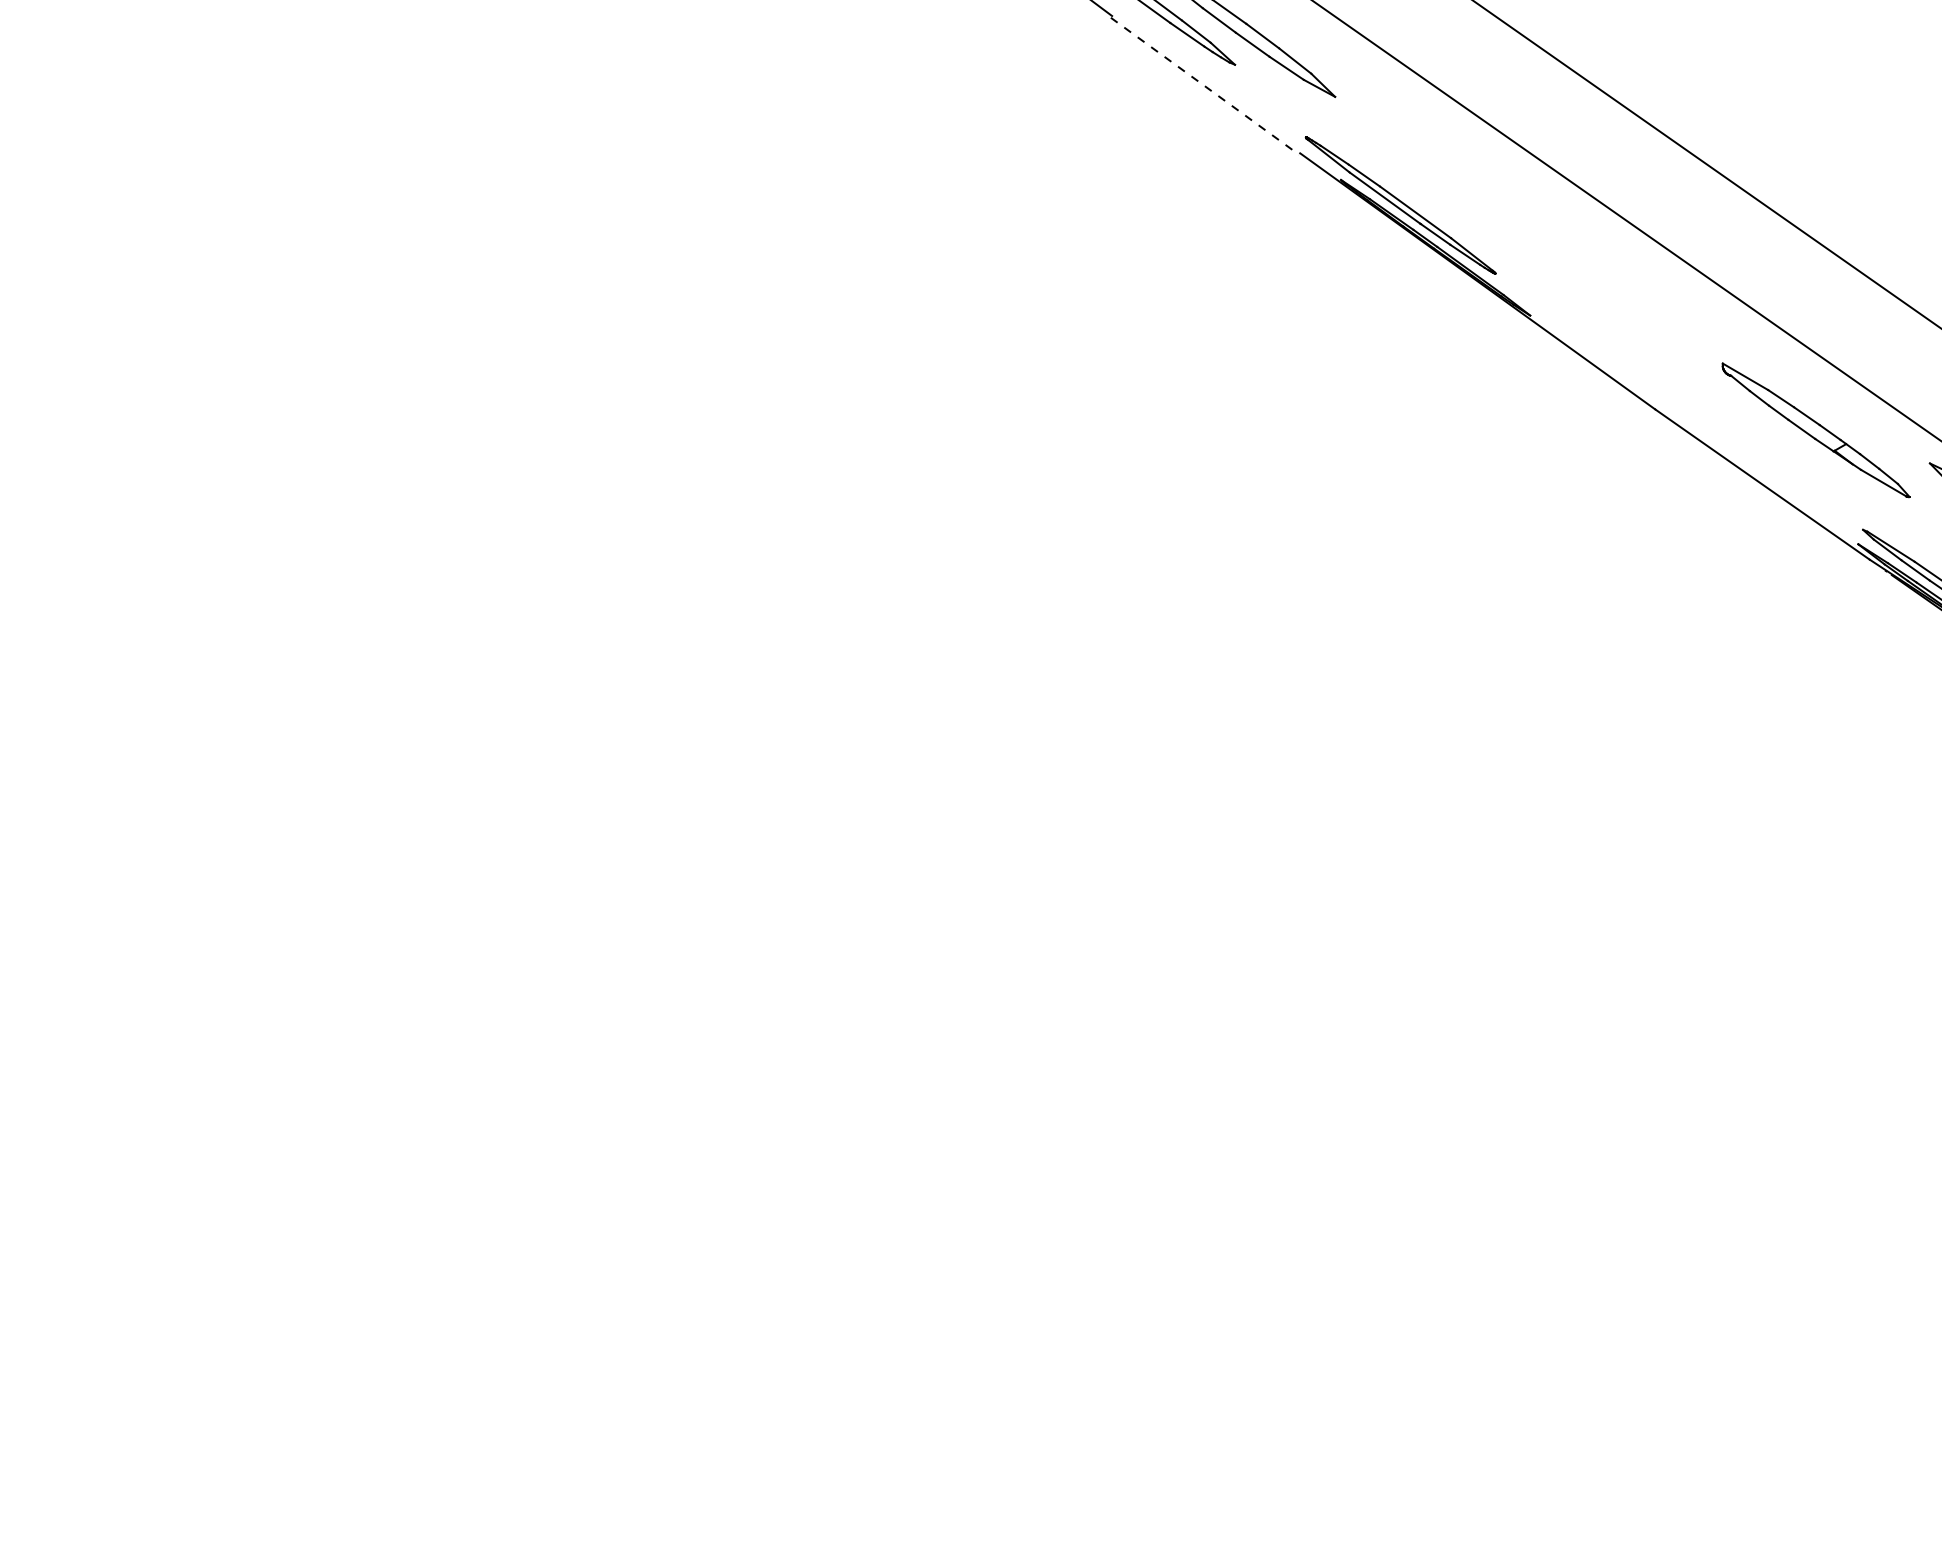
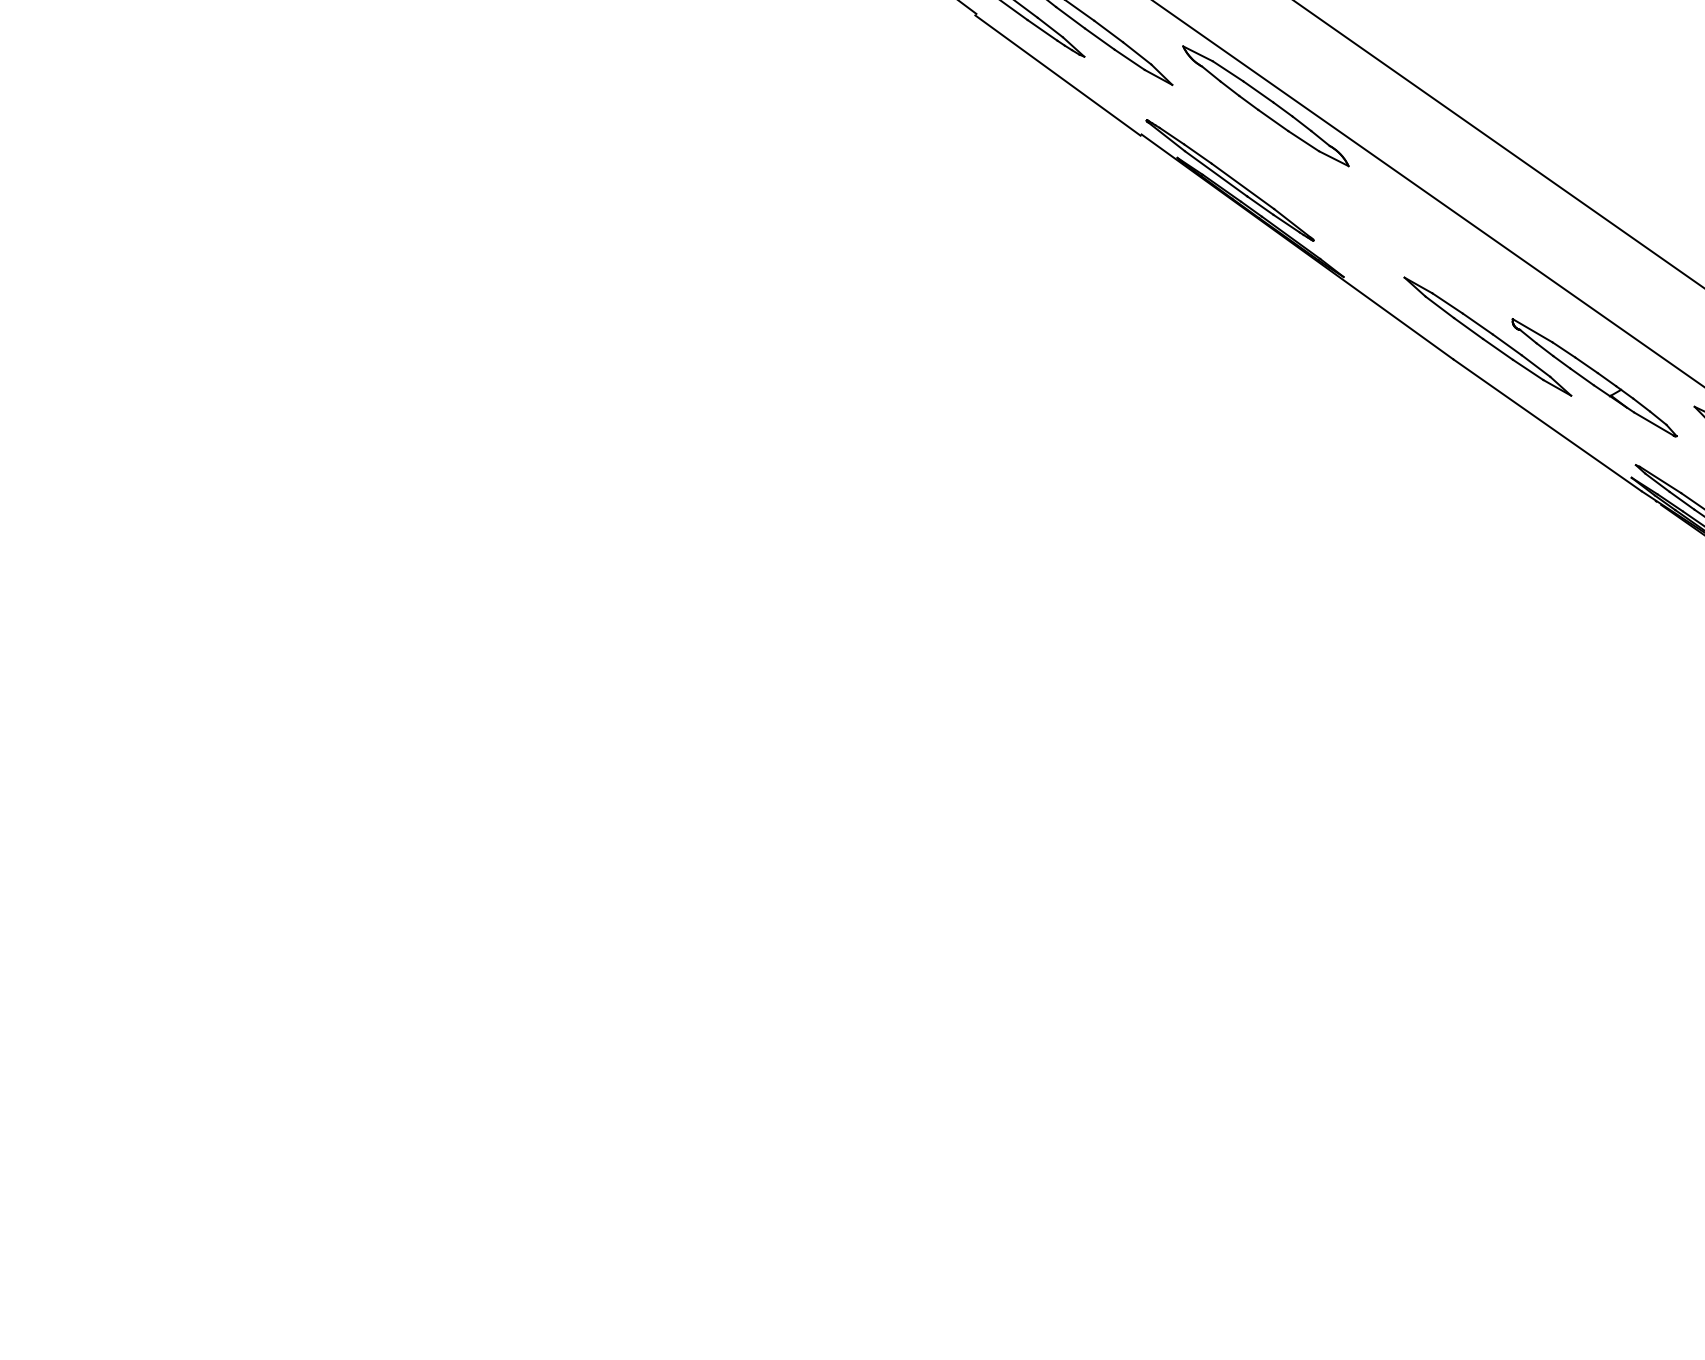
line: (1205, 86) -> (1058, 75), dashed -> solid
part: (1441, 120) -> (1265, 105), added
part: (1694, 383) -> (1487, 336), added

